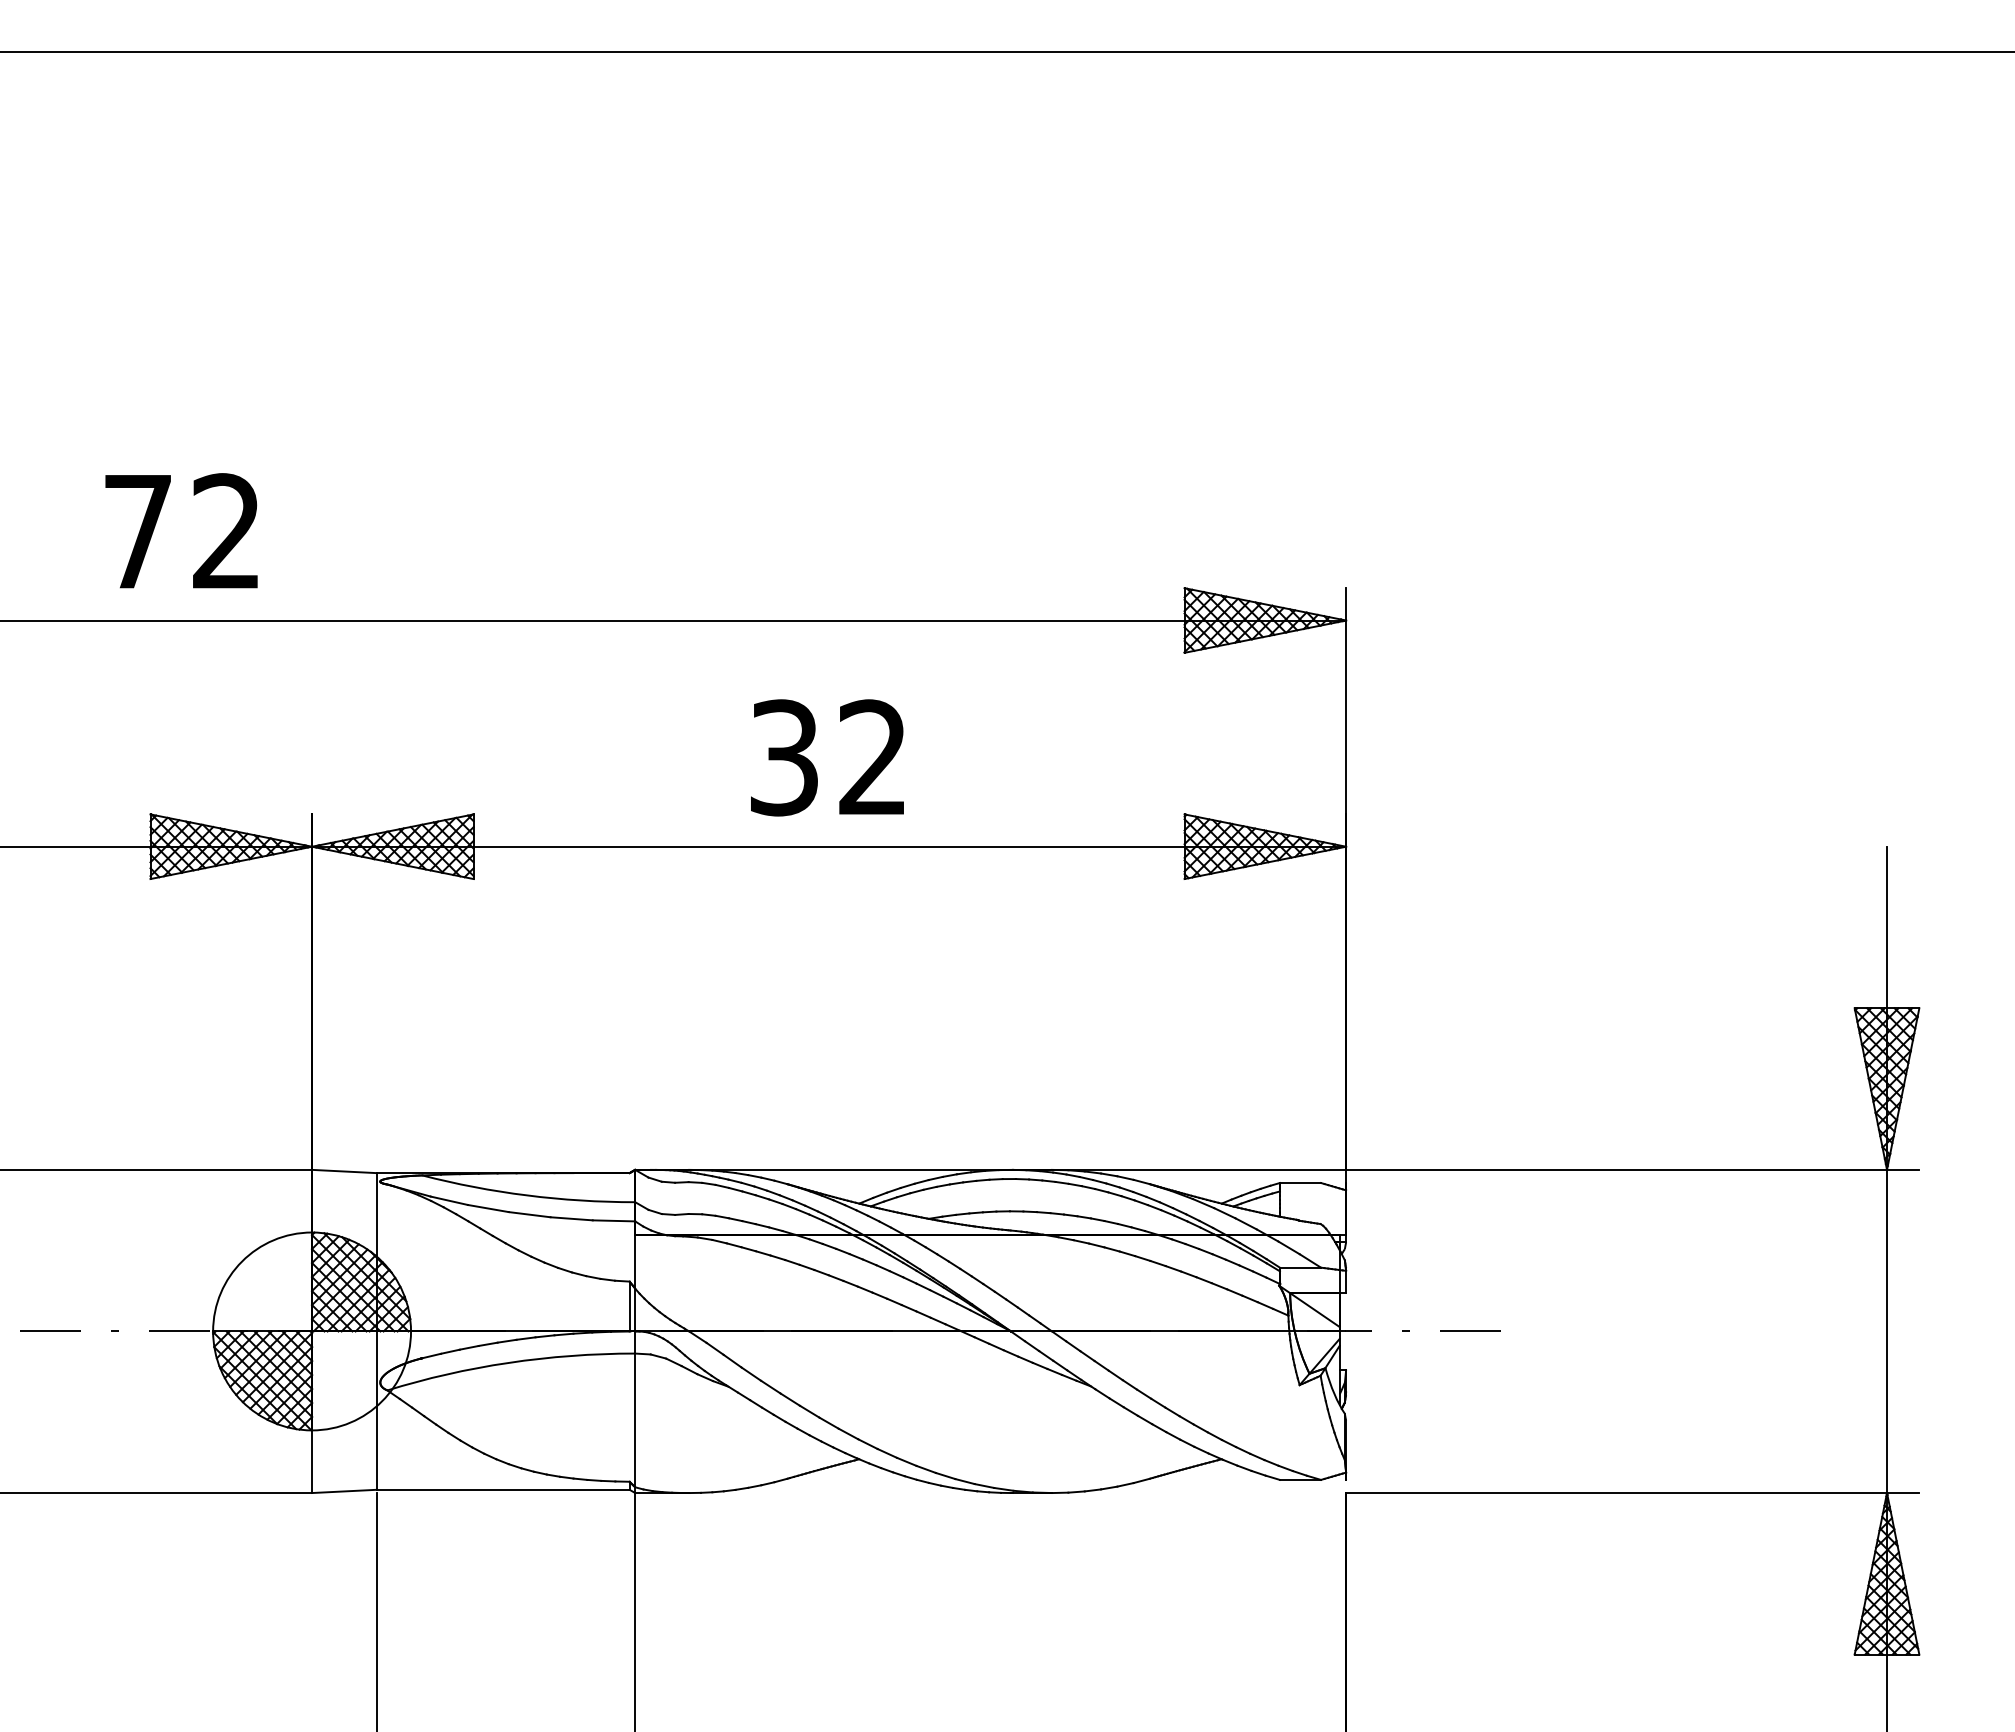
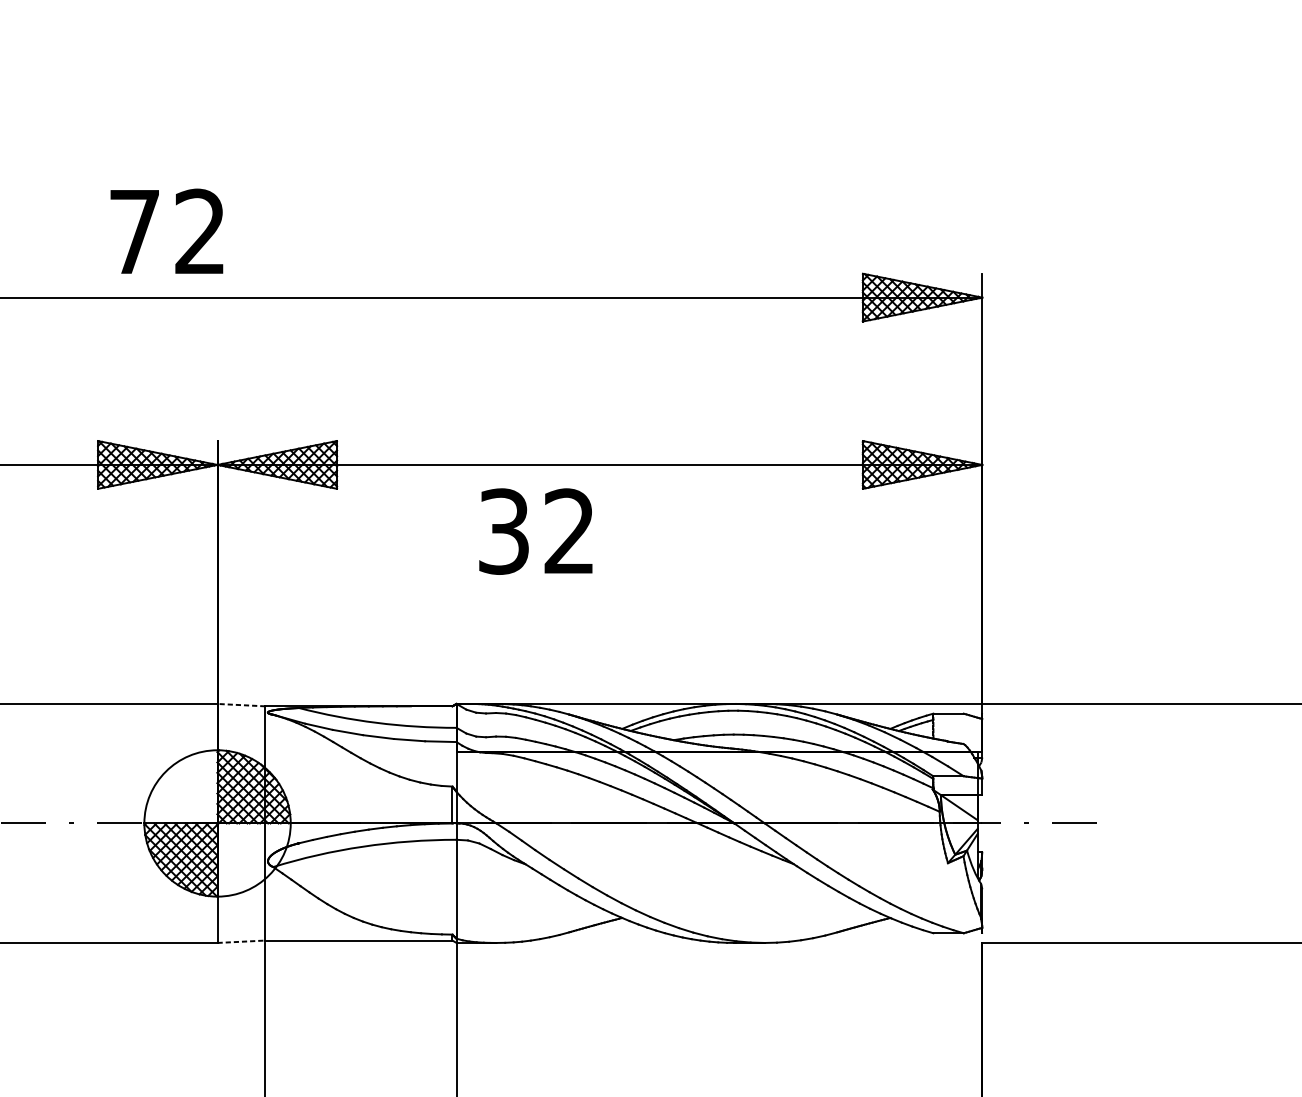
text: (181, 530) -> (166, 231), moved
text: (827, 757) -> (535, 531), moved
line: (343, 1171) -> (240, 705), solid -> dashed
line: (344, 1491) -> (241, 941), solid -> dashed

